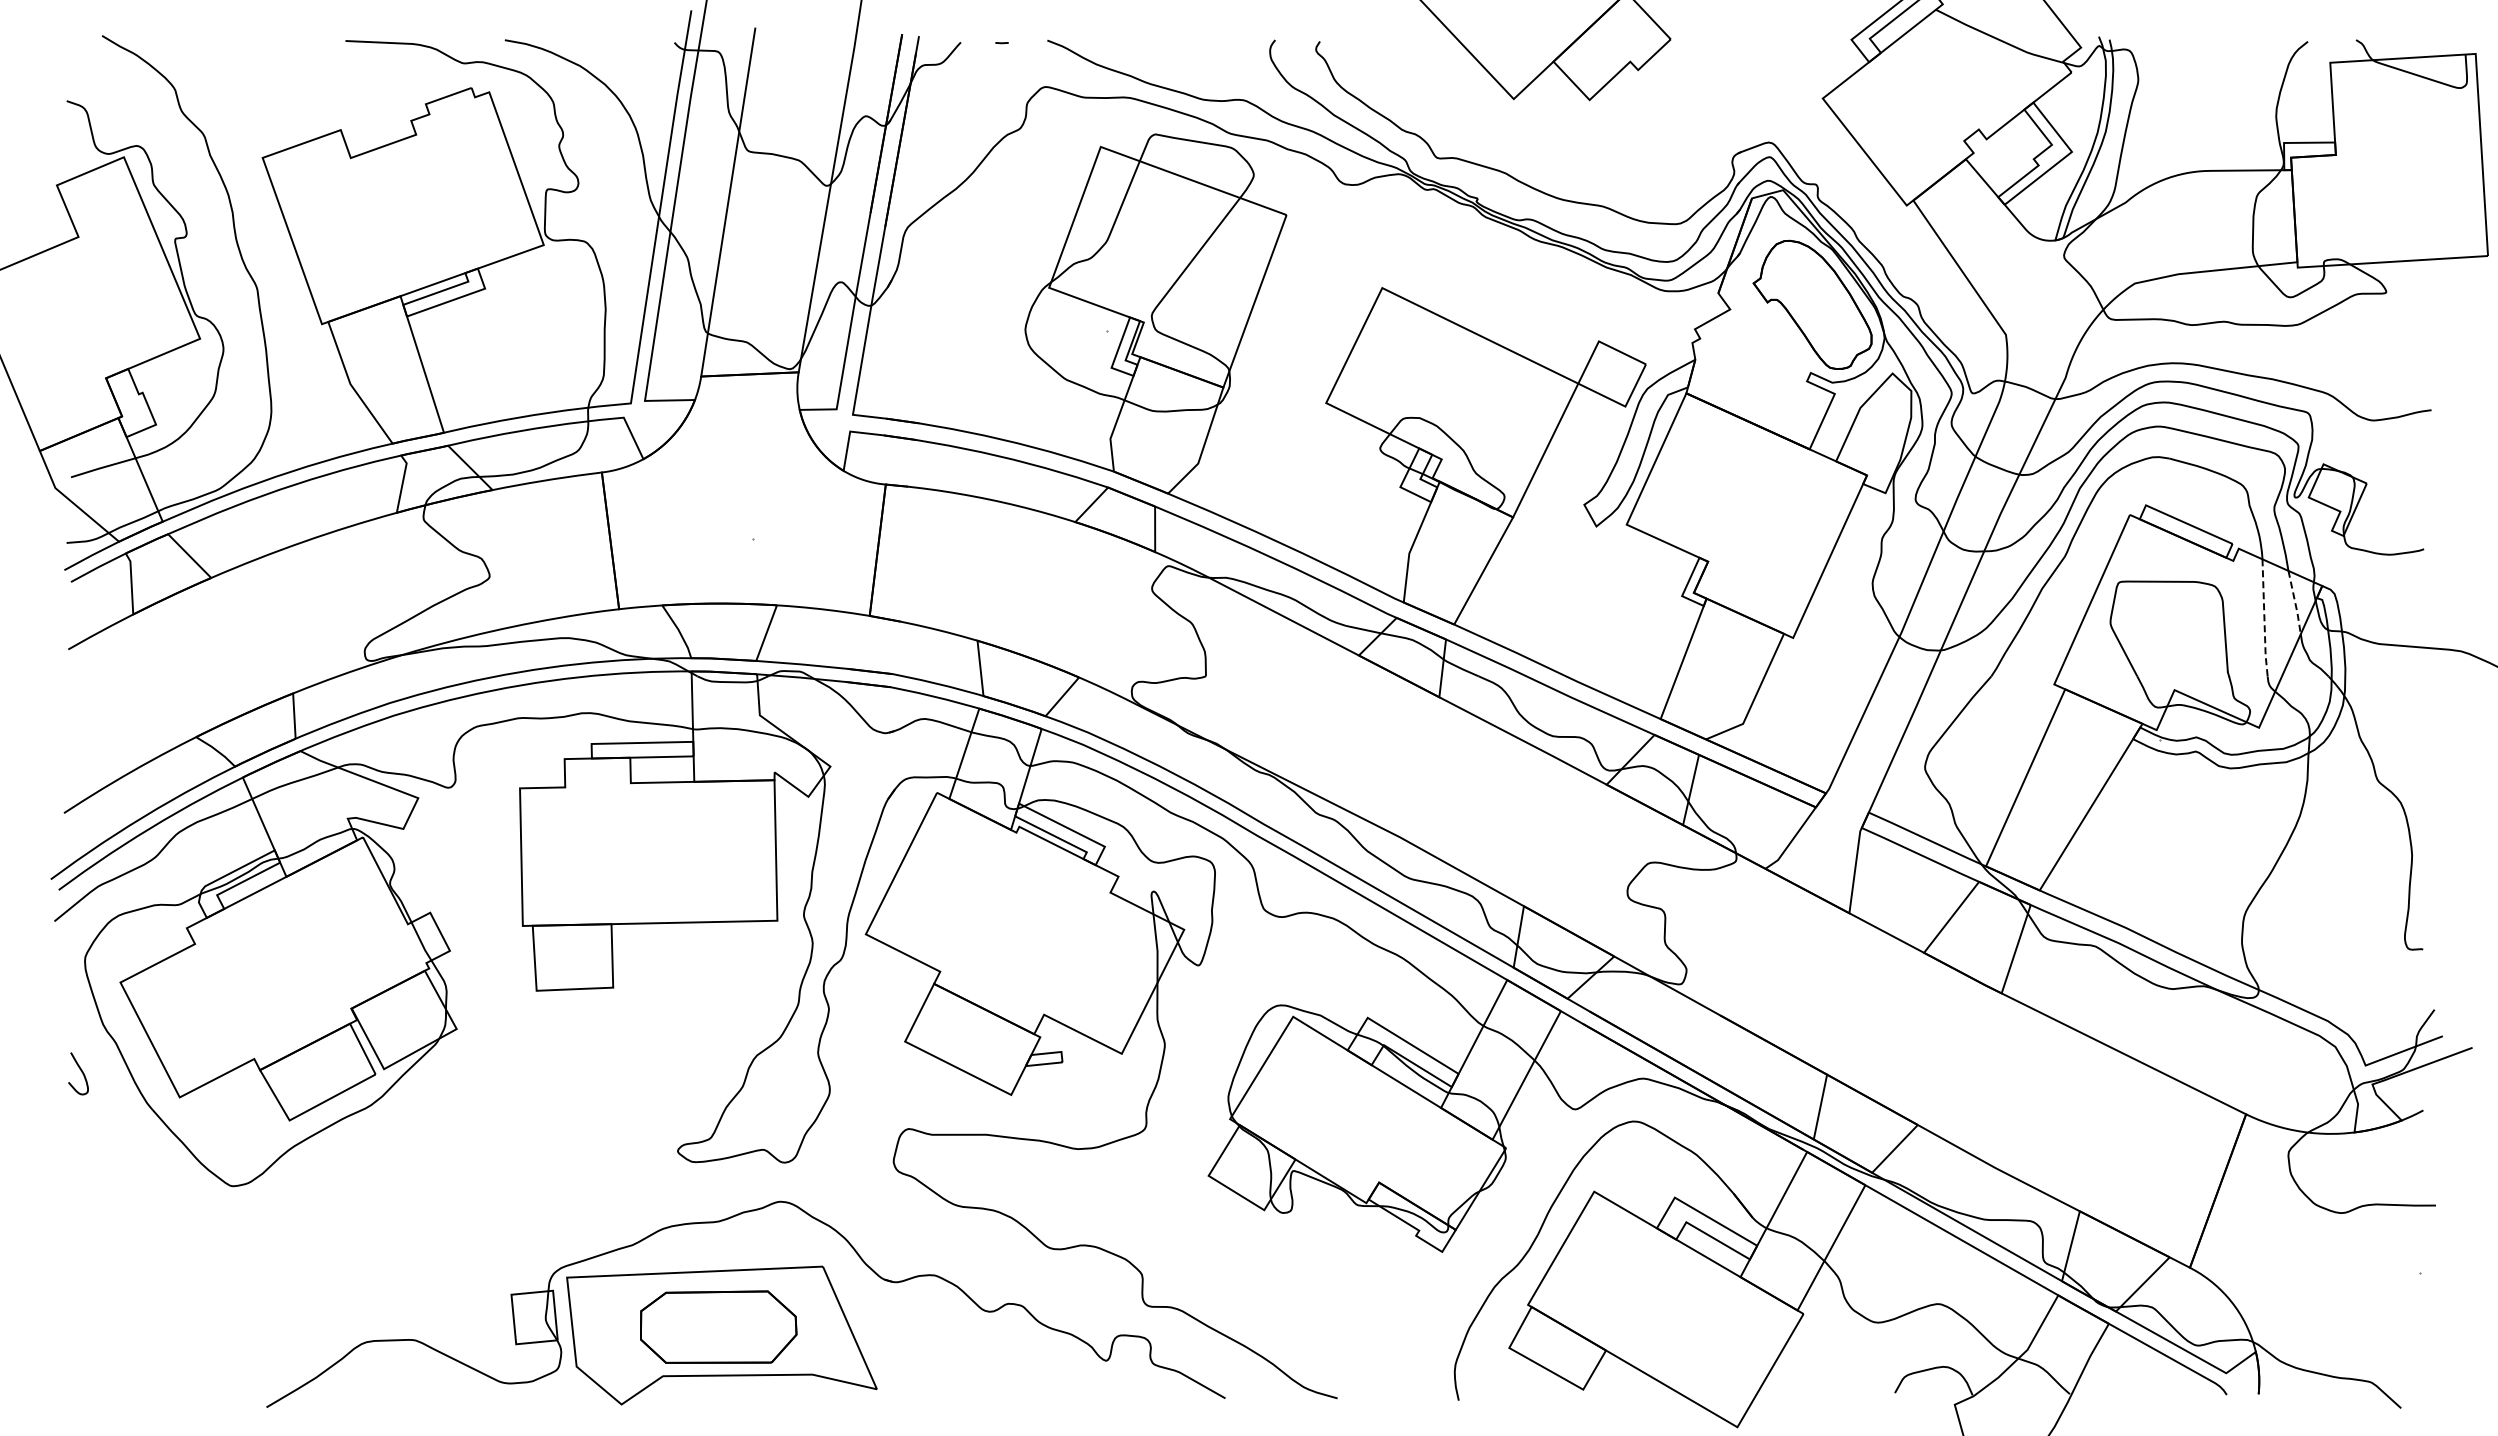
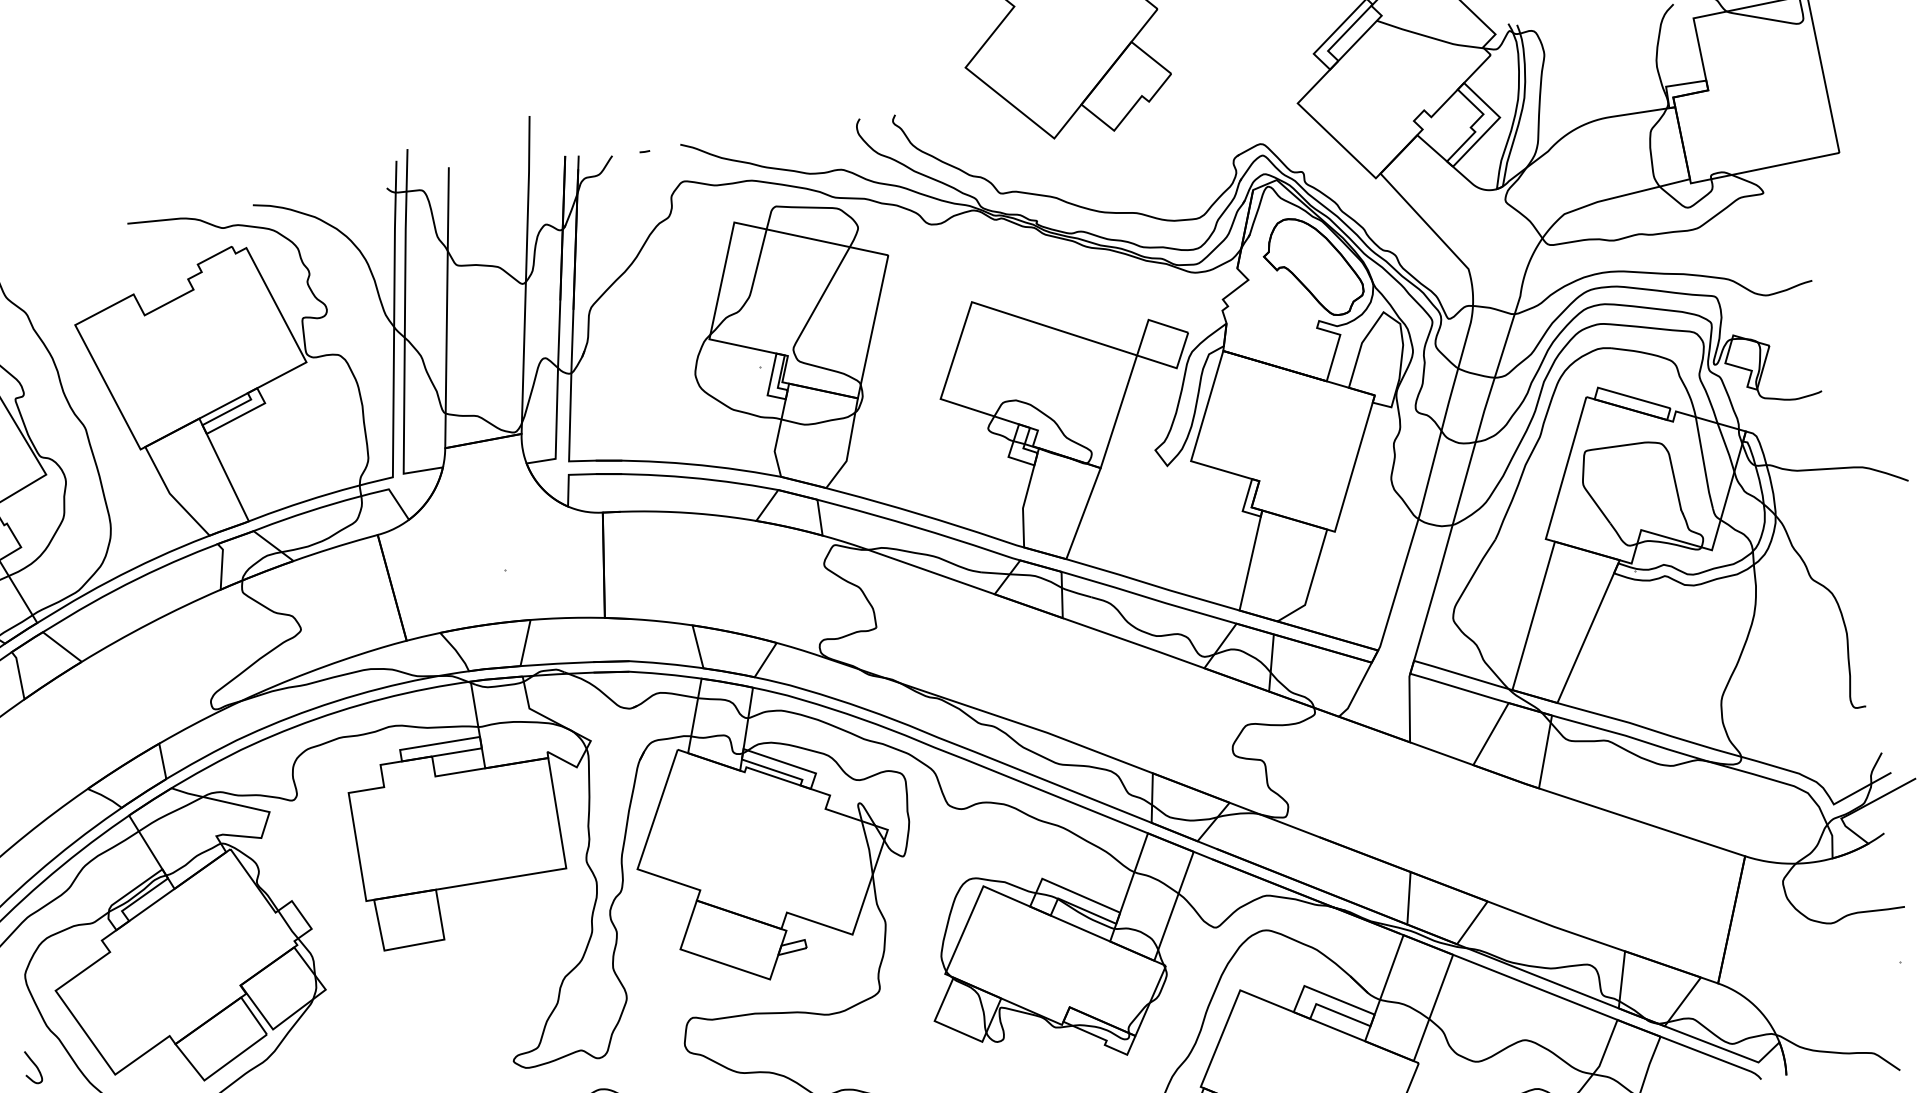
line: (2295, 603) -> (1726, 448), dashed -> solid
line: (2264, 618) -> (1704, 463), dashed -> solid

